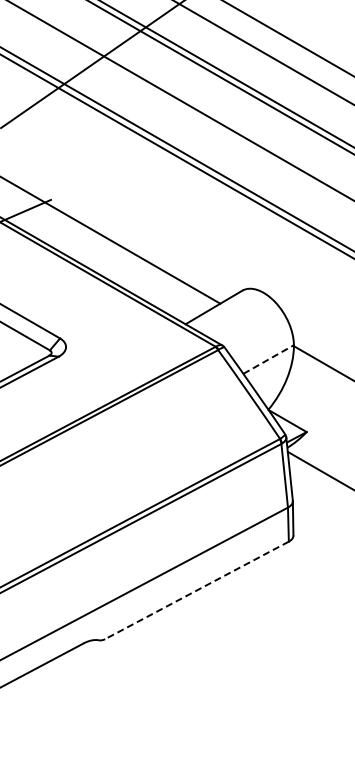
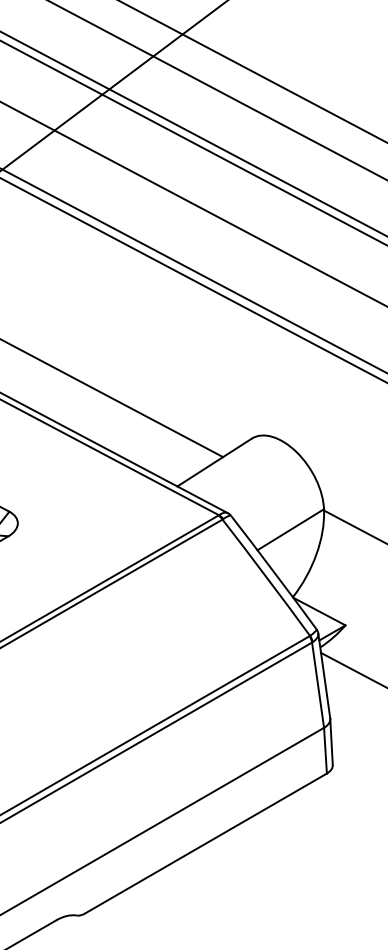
line: (269, 359) -> (291, 529), dashed -> solid
line: (197, 590) -> (206, 843), dashed -> solid

